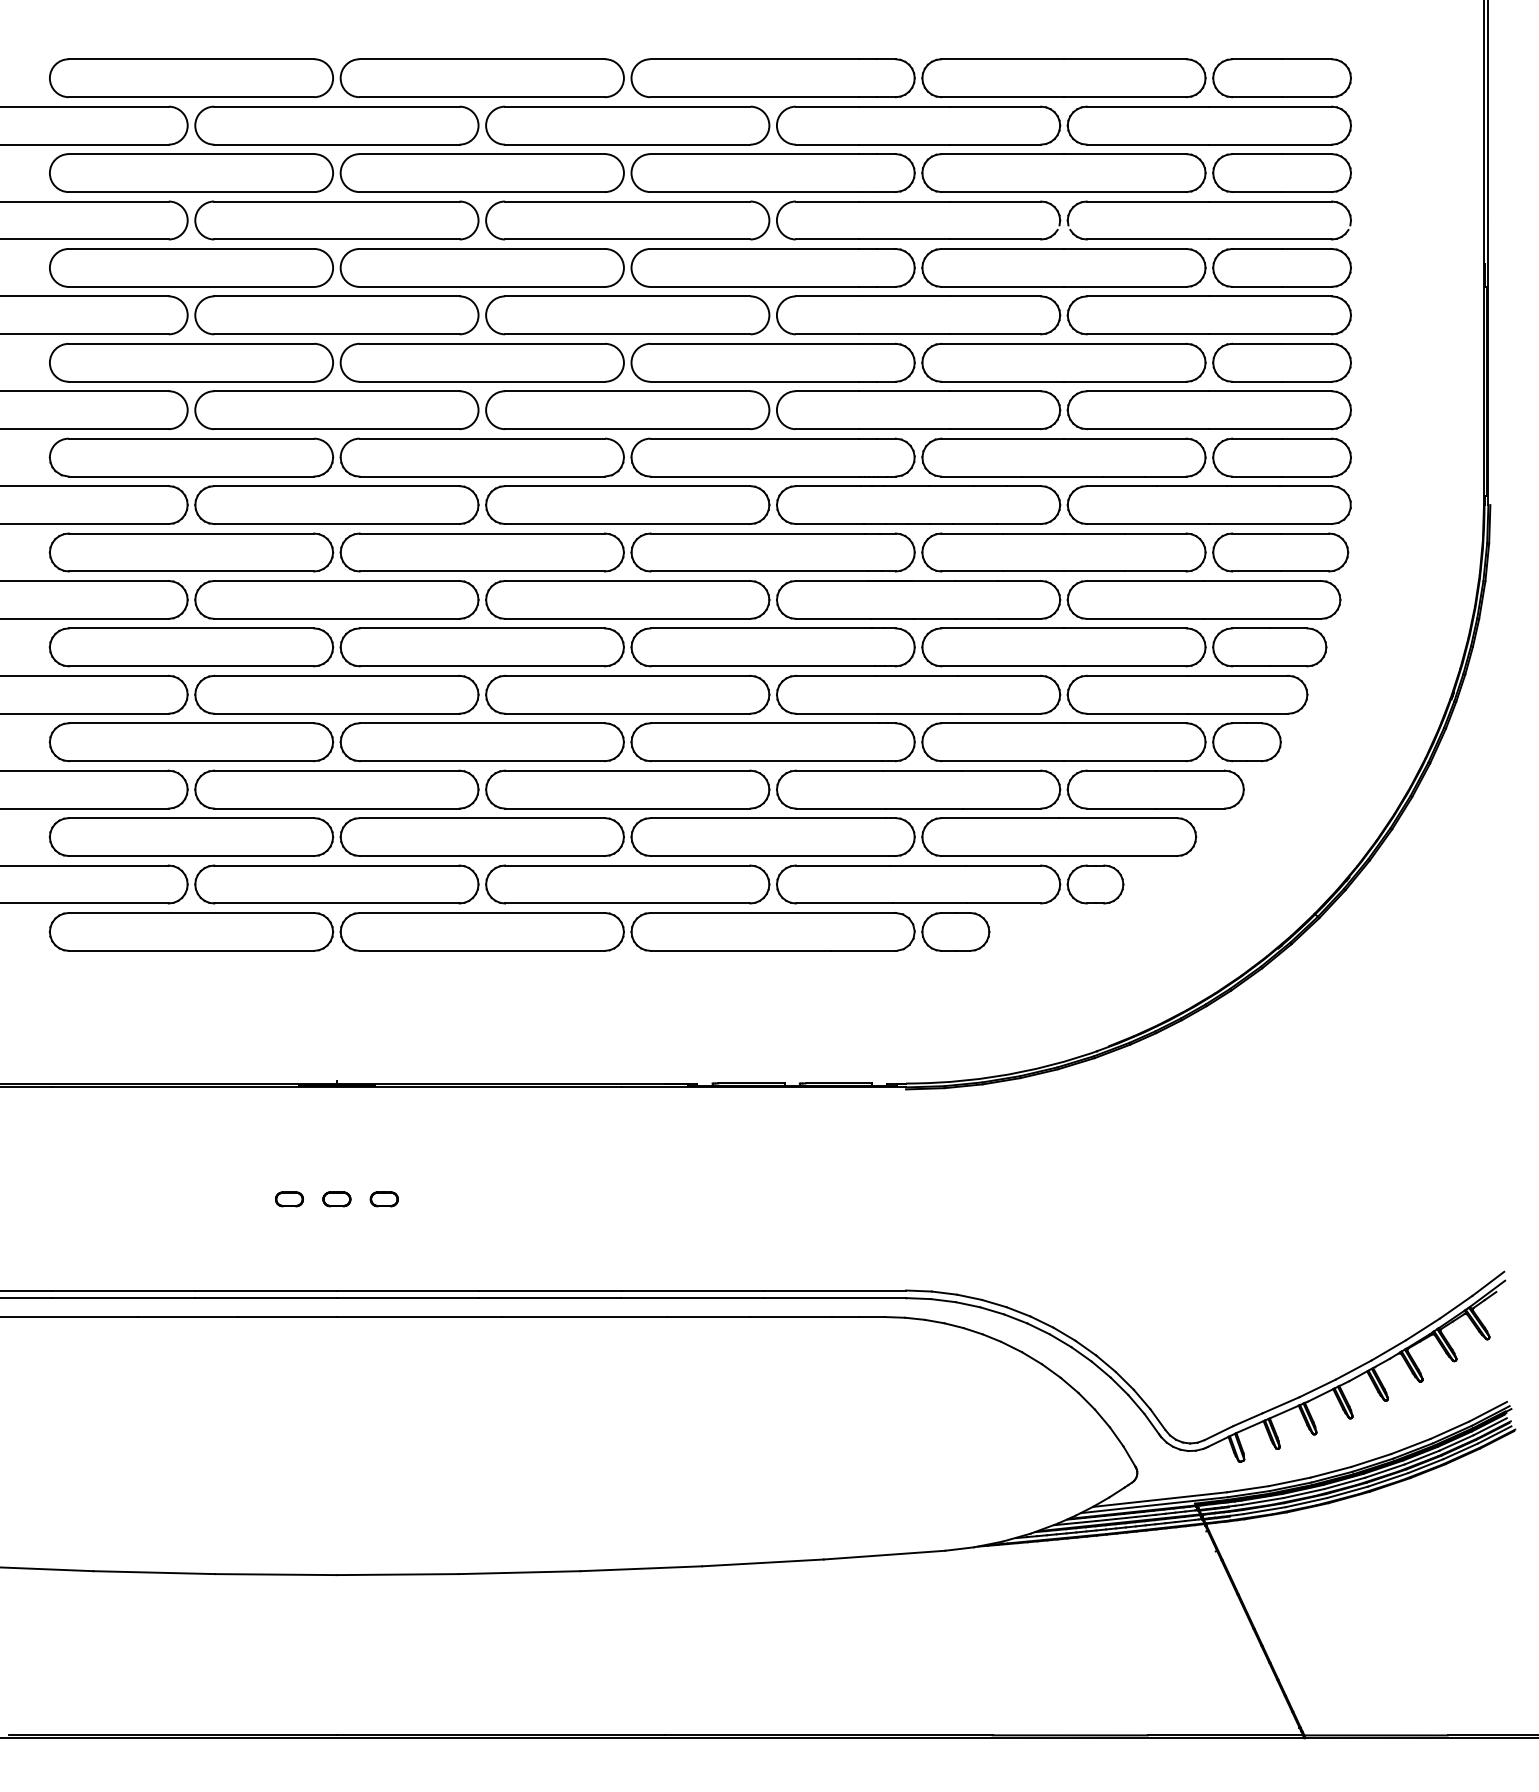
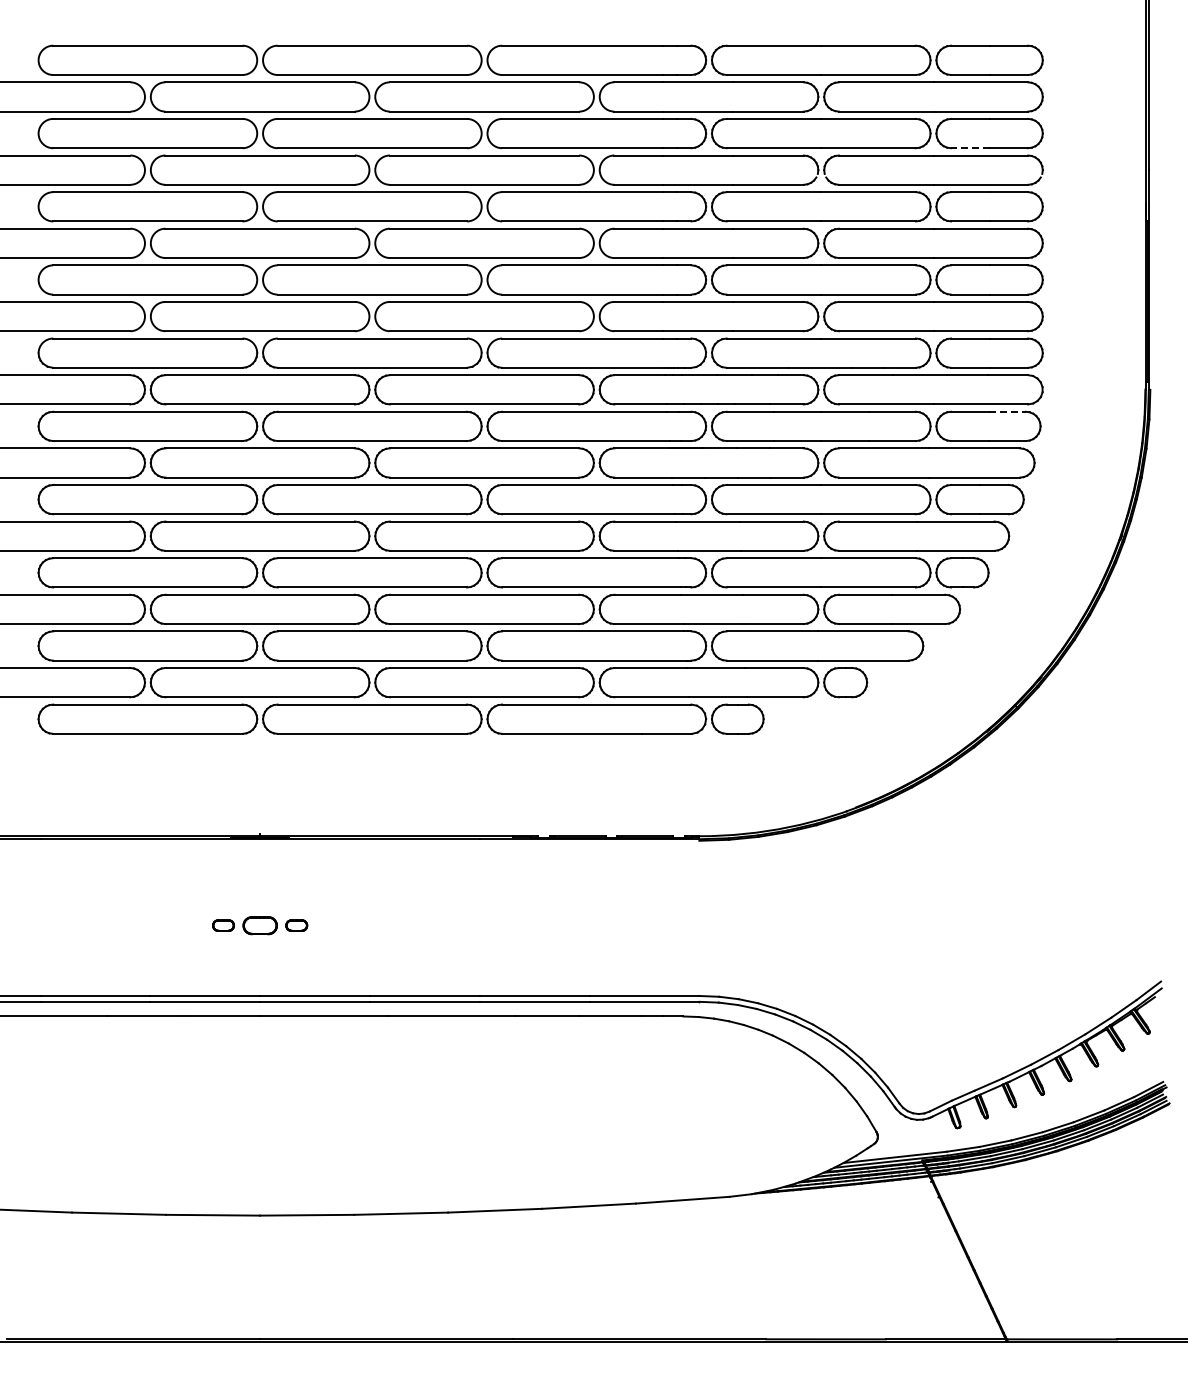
line: (1256, 192) -> (969, 148), solid -> dashed
line: (1305, 533) -> (1007, 411), solid -> dashed
part: (336, 1199) -> (259, 925), size x1.6

